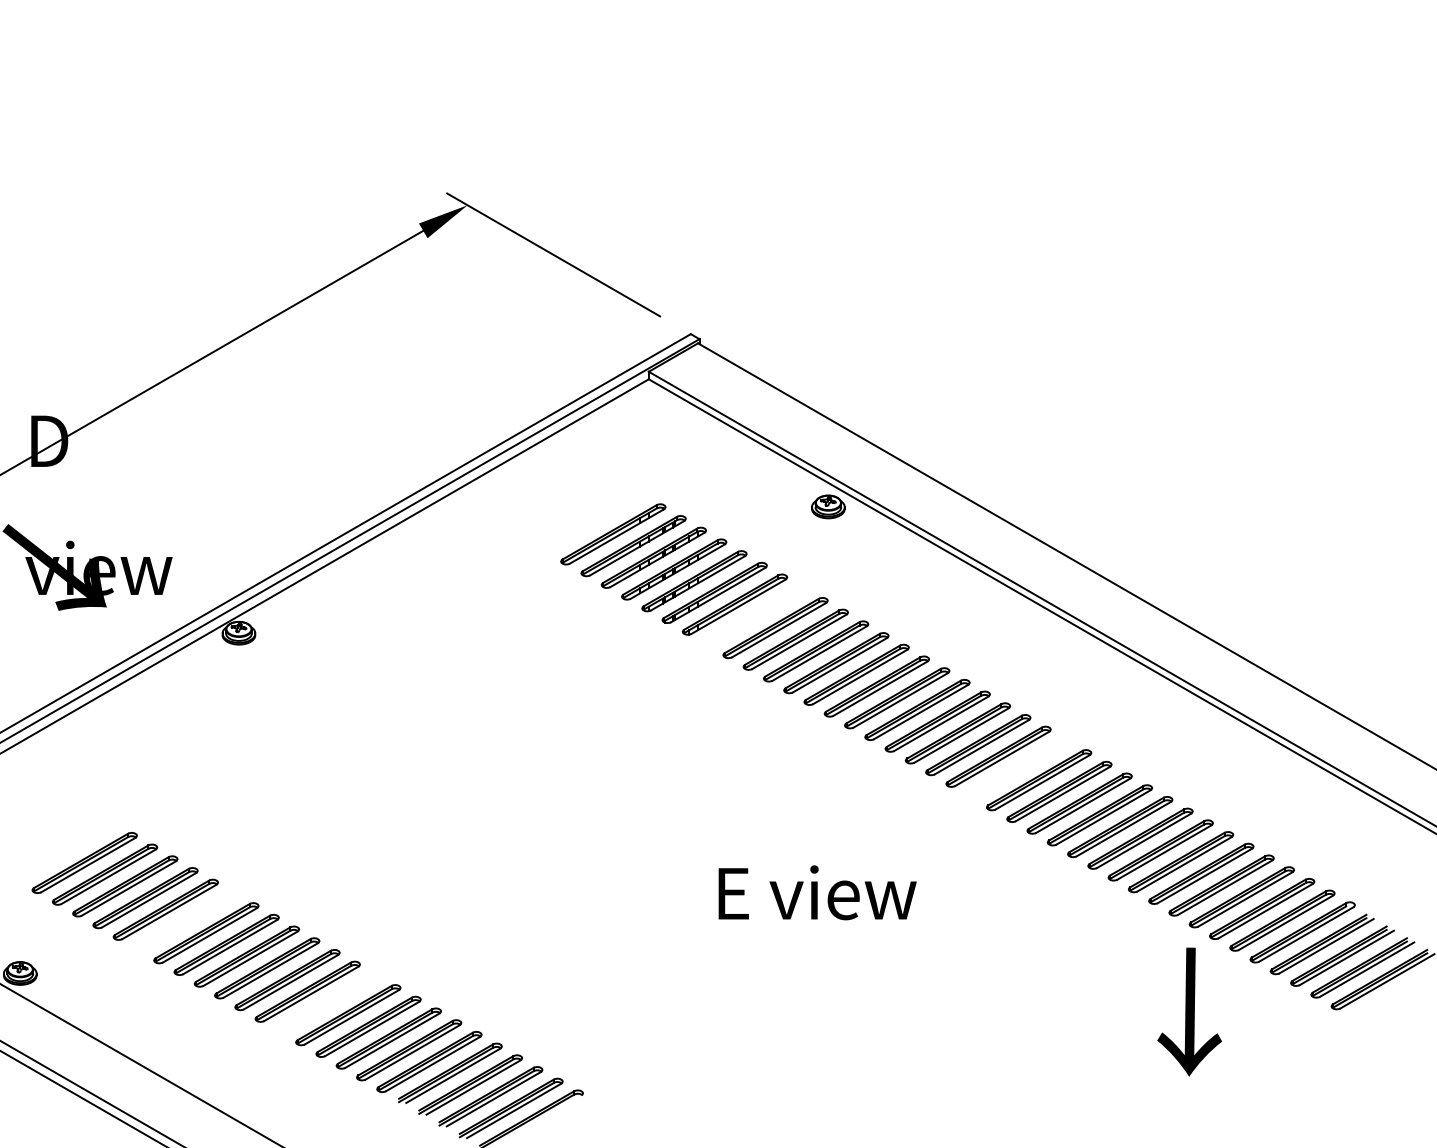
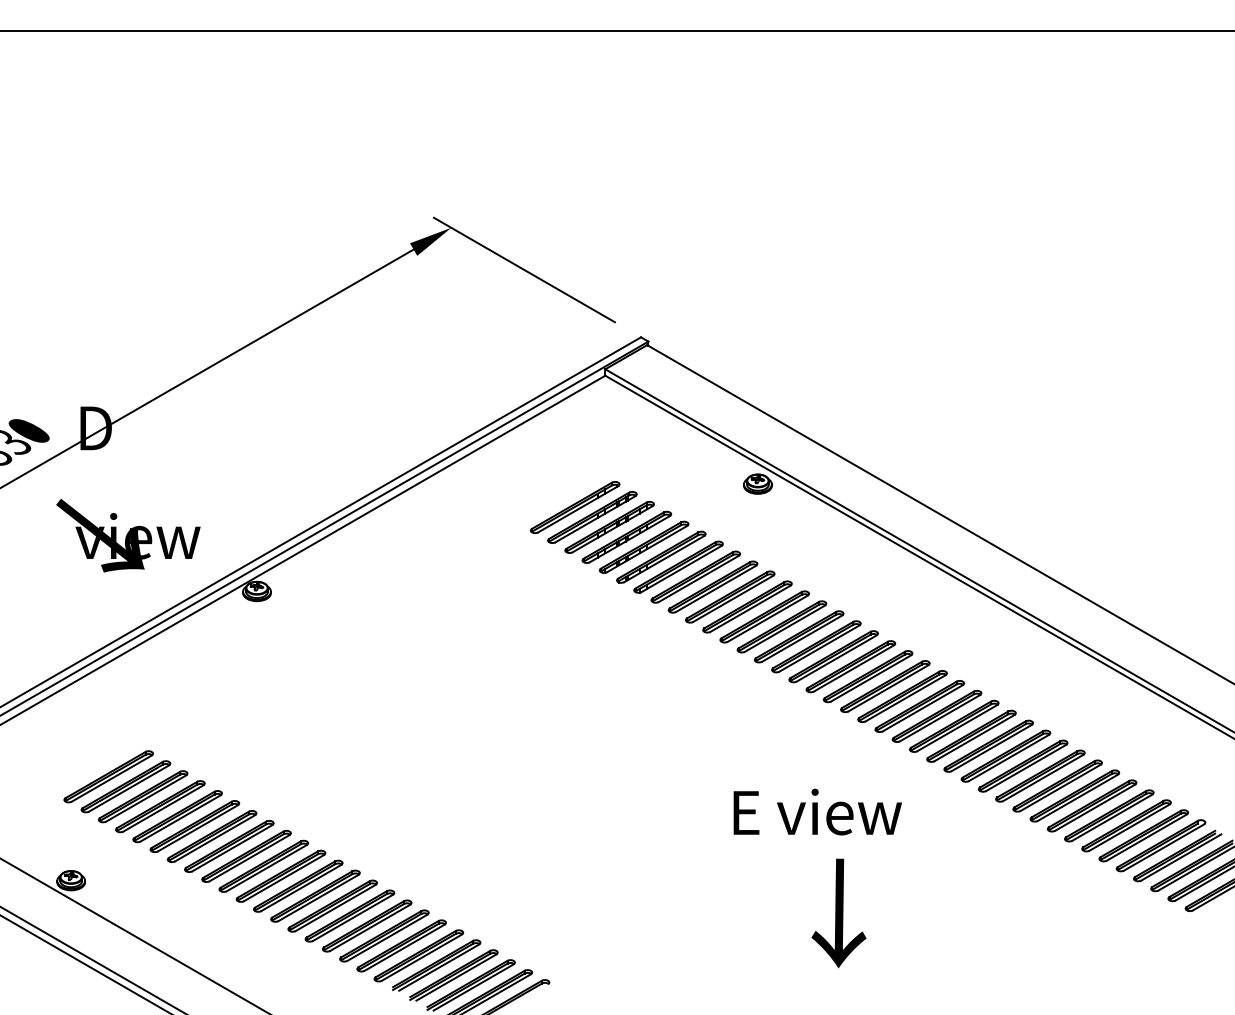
part: (754, 615) -> (695, 576), added
part: (1018, 768) -> (919, 706), added
part: (64, 850) -> (108, 776), added
text: (817, 892) -> (817, 811), moved
part: (185, 921) -> (211, 836), added
part: (327, 1002) -> (332, 905), added
text: (1189, 1012) -> (838, 913), moved

